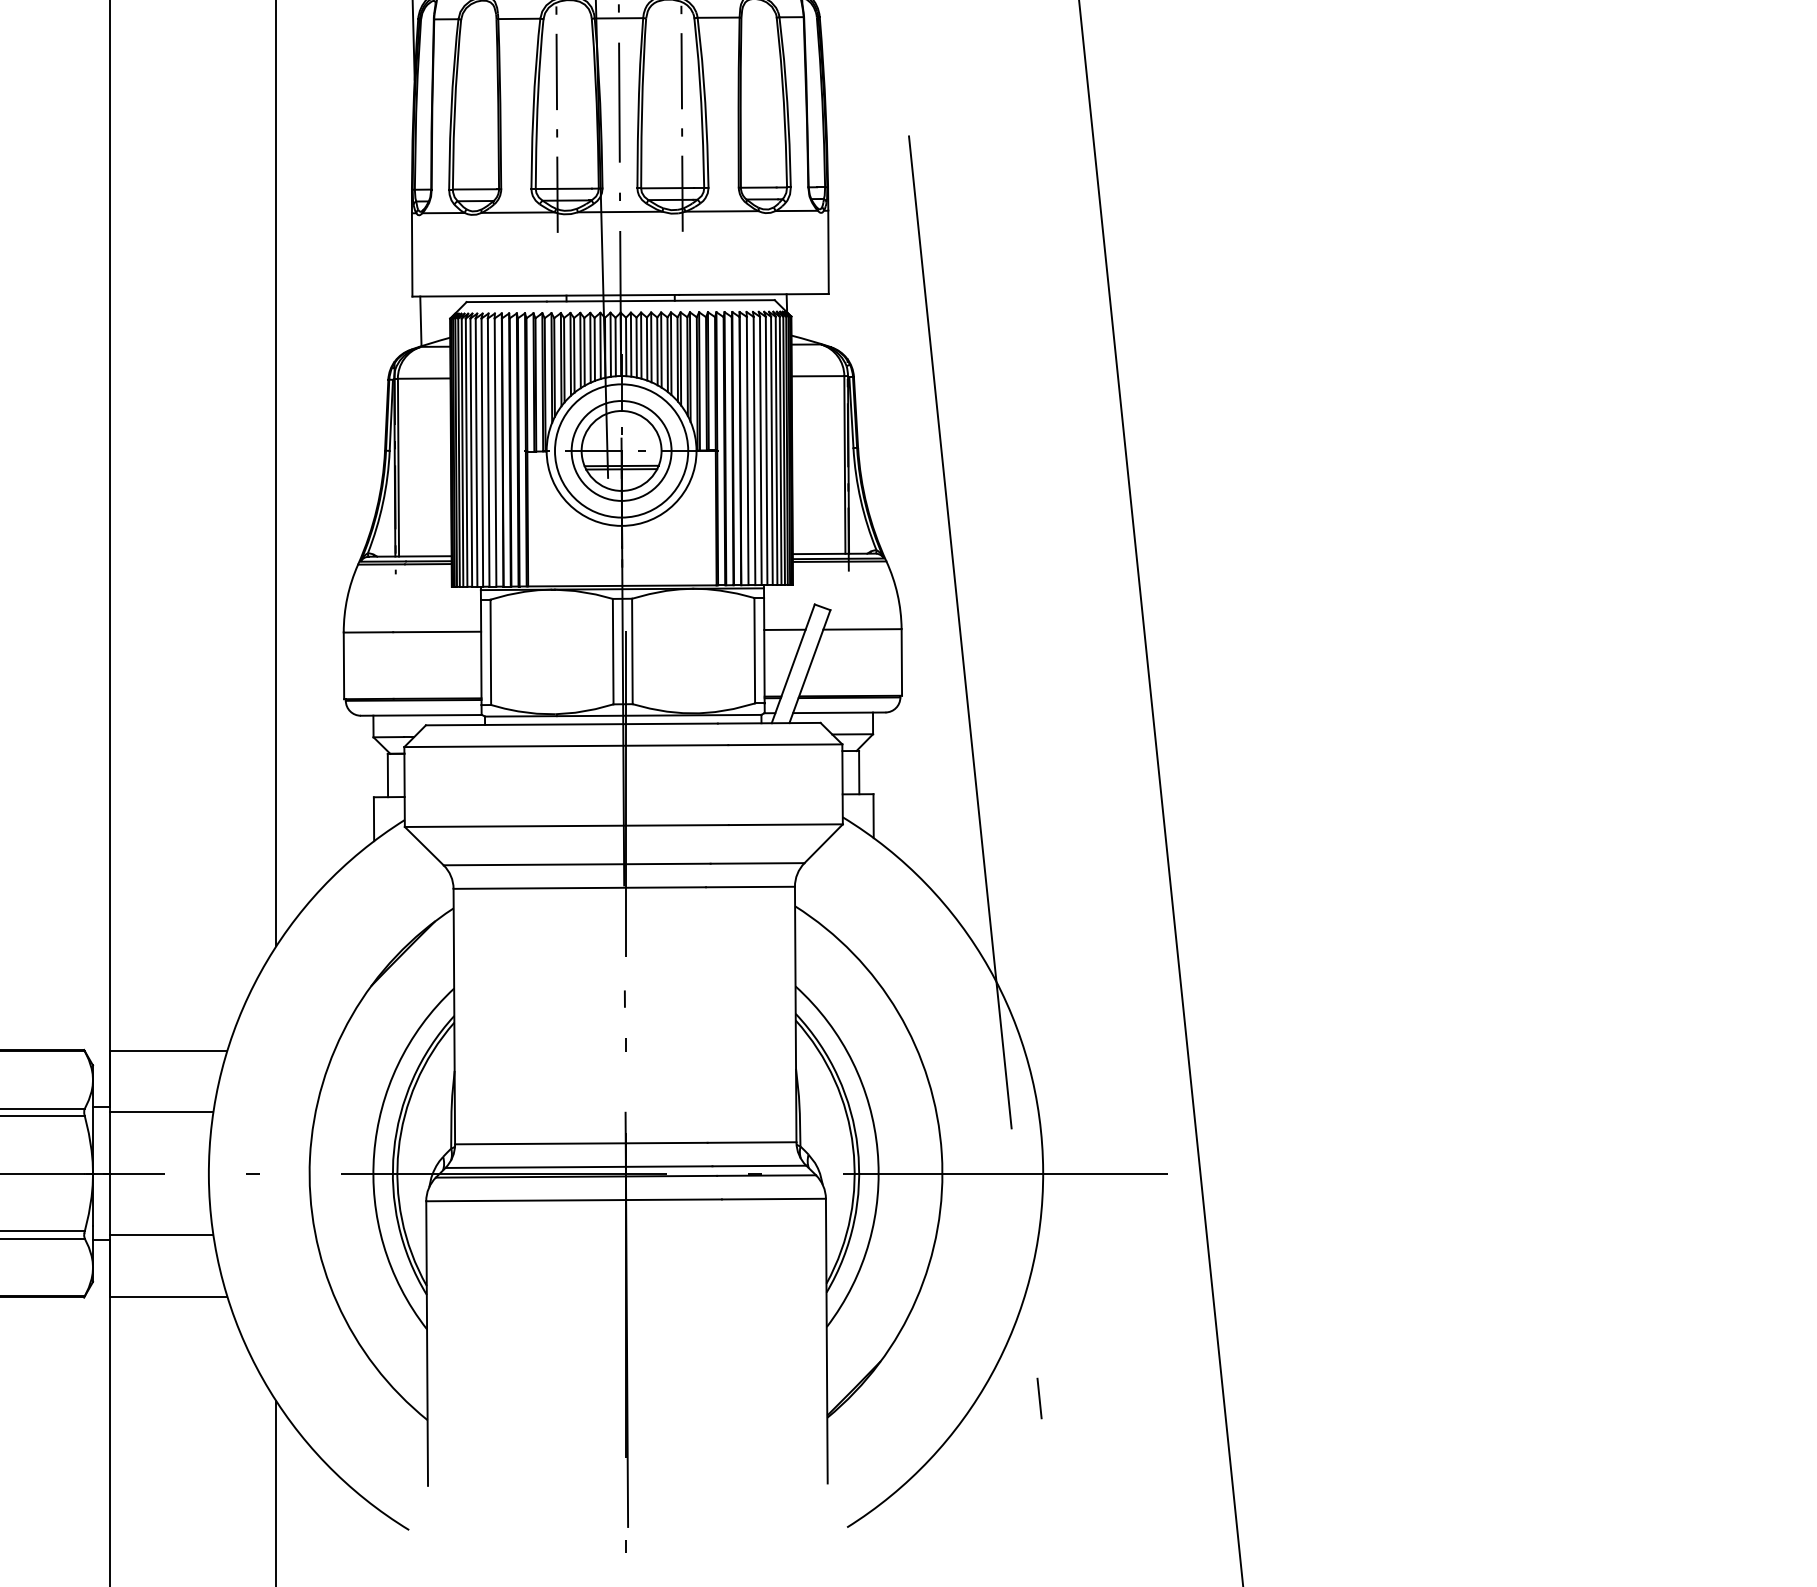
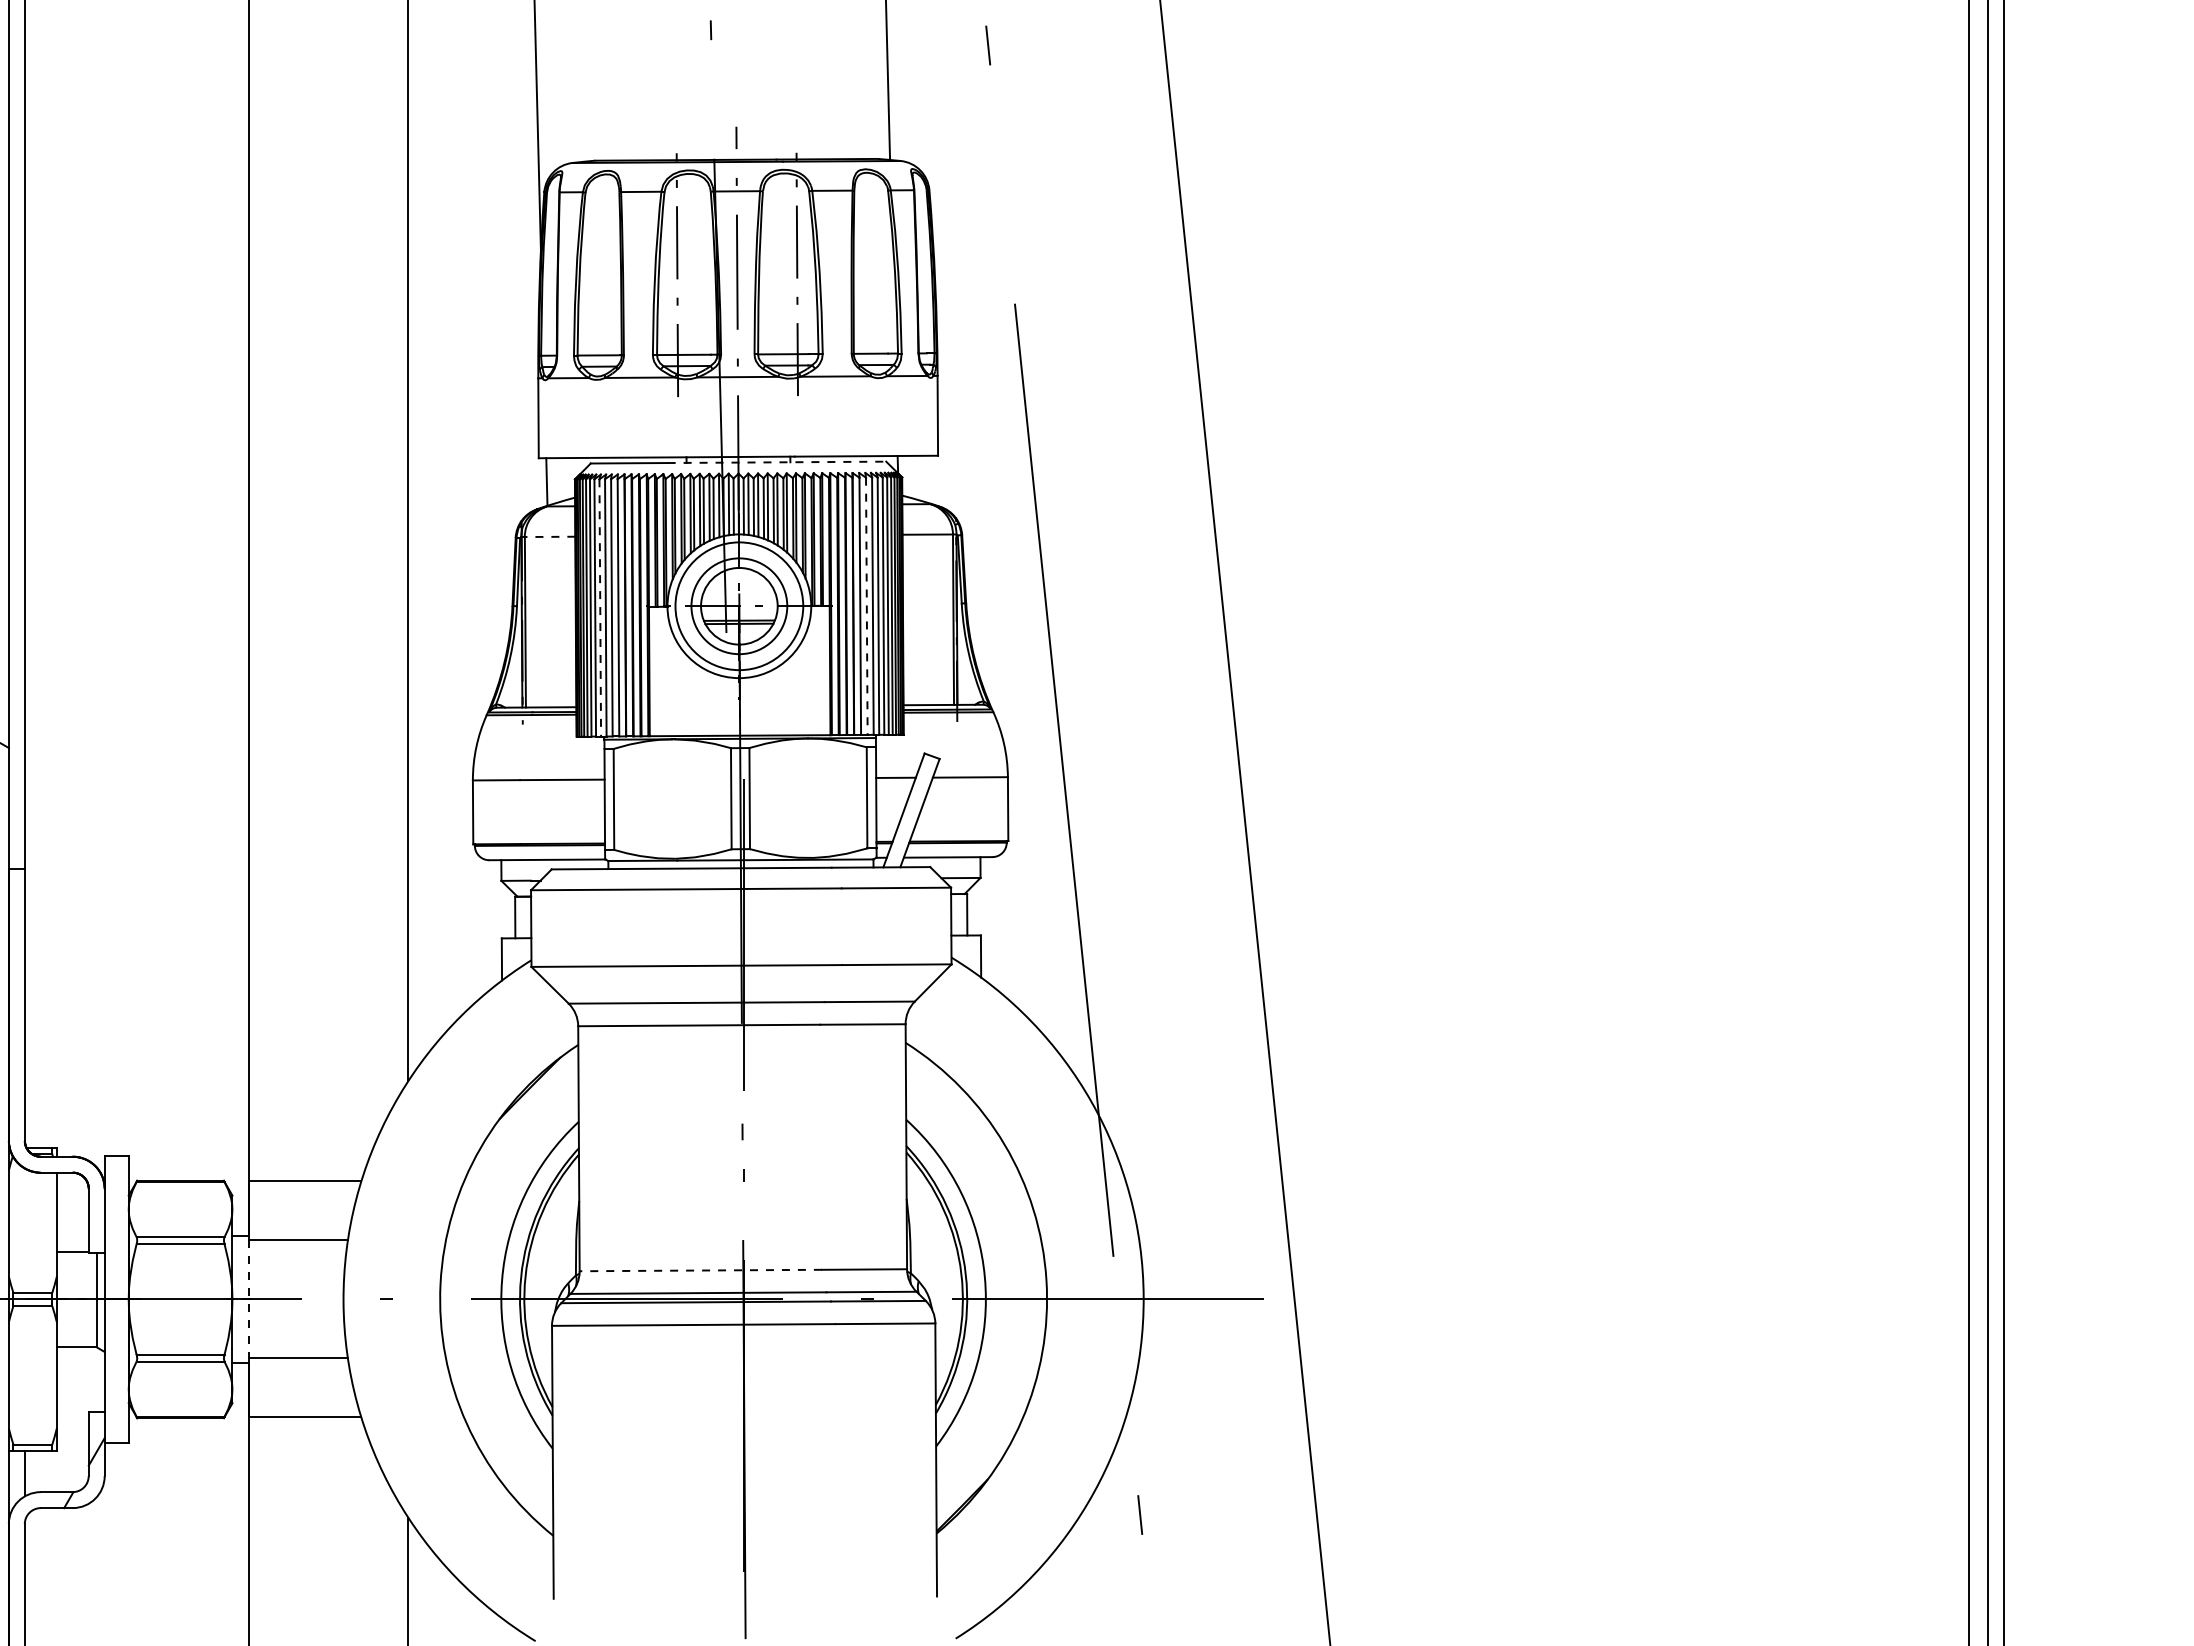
line: (661, 301) -> (777, 462), solid -> dashed
line: (423, 378) -> (549, 536), solid -> dashed
line: (754, 451) -> (866, 606), solid -> dashed
line: (476, 452) -> (600, 607), solid -> dashed
line: (581, 1143) -> (700, 1270), solid -> dashed
line: (109, 1173) -> (248, 1299), solid -> dashed

